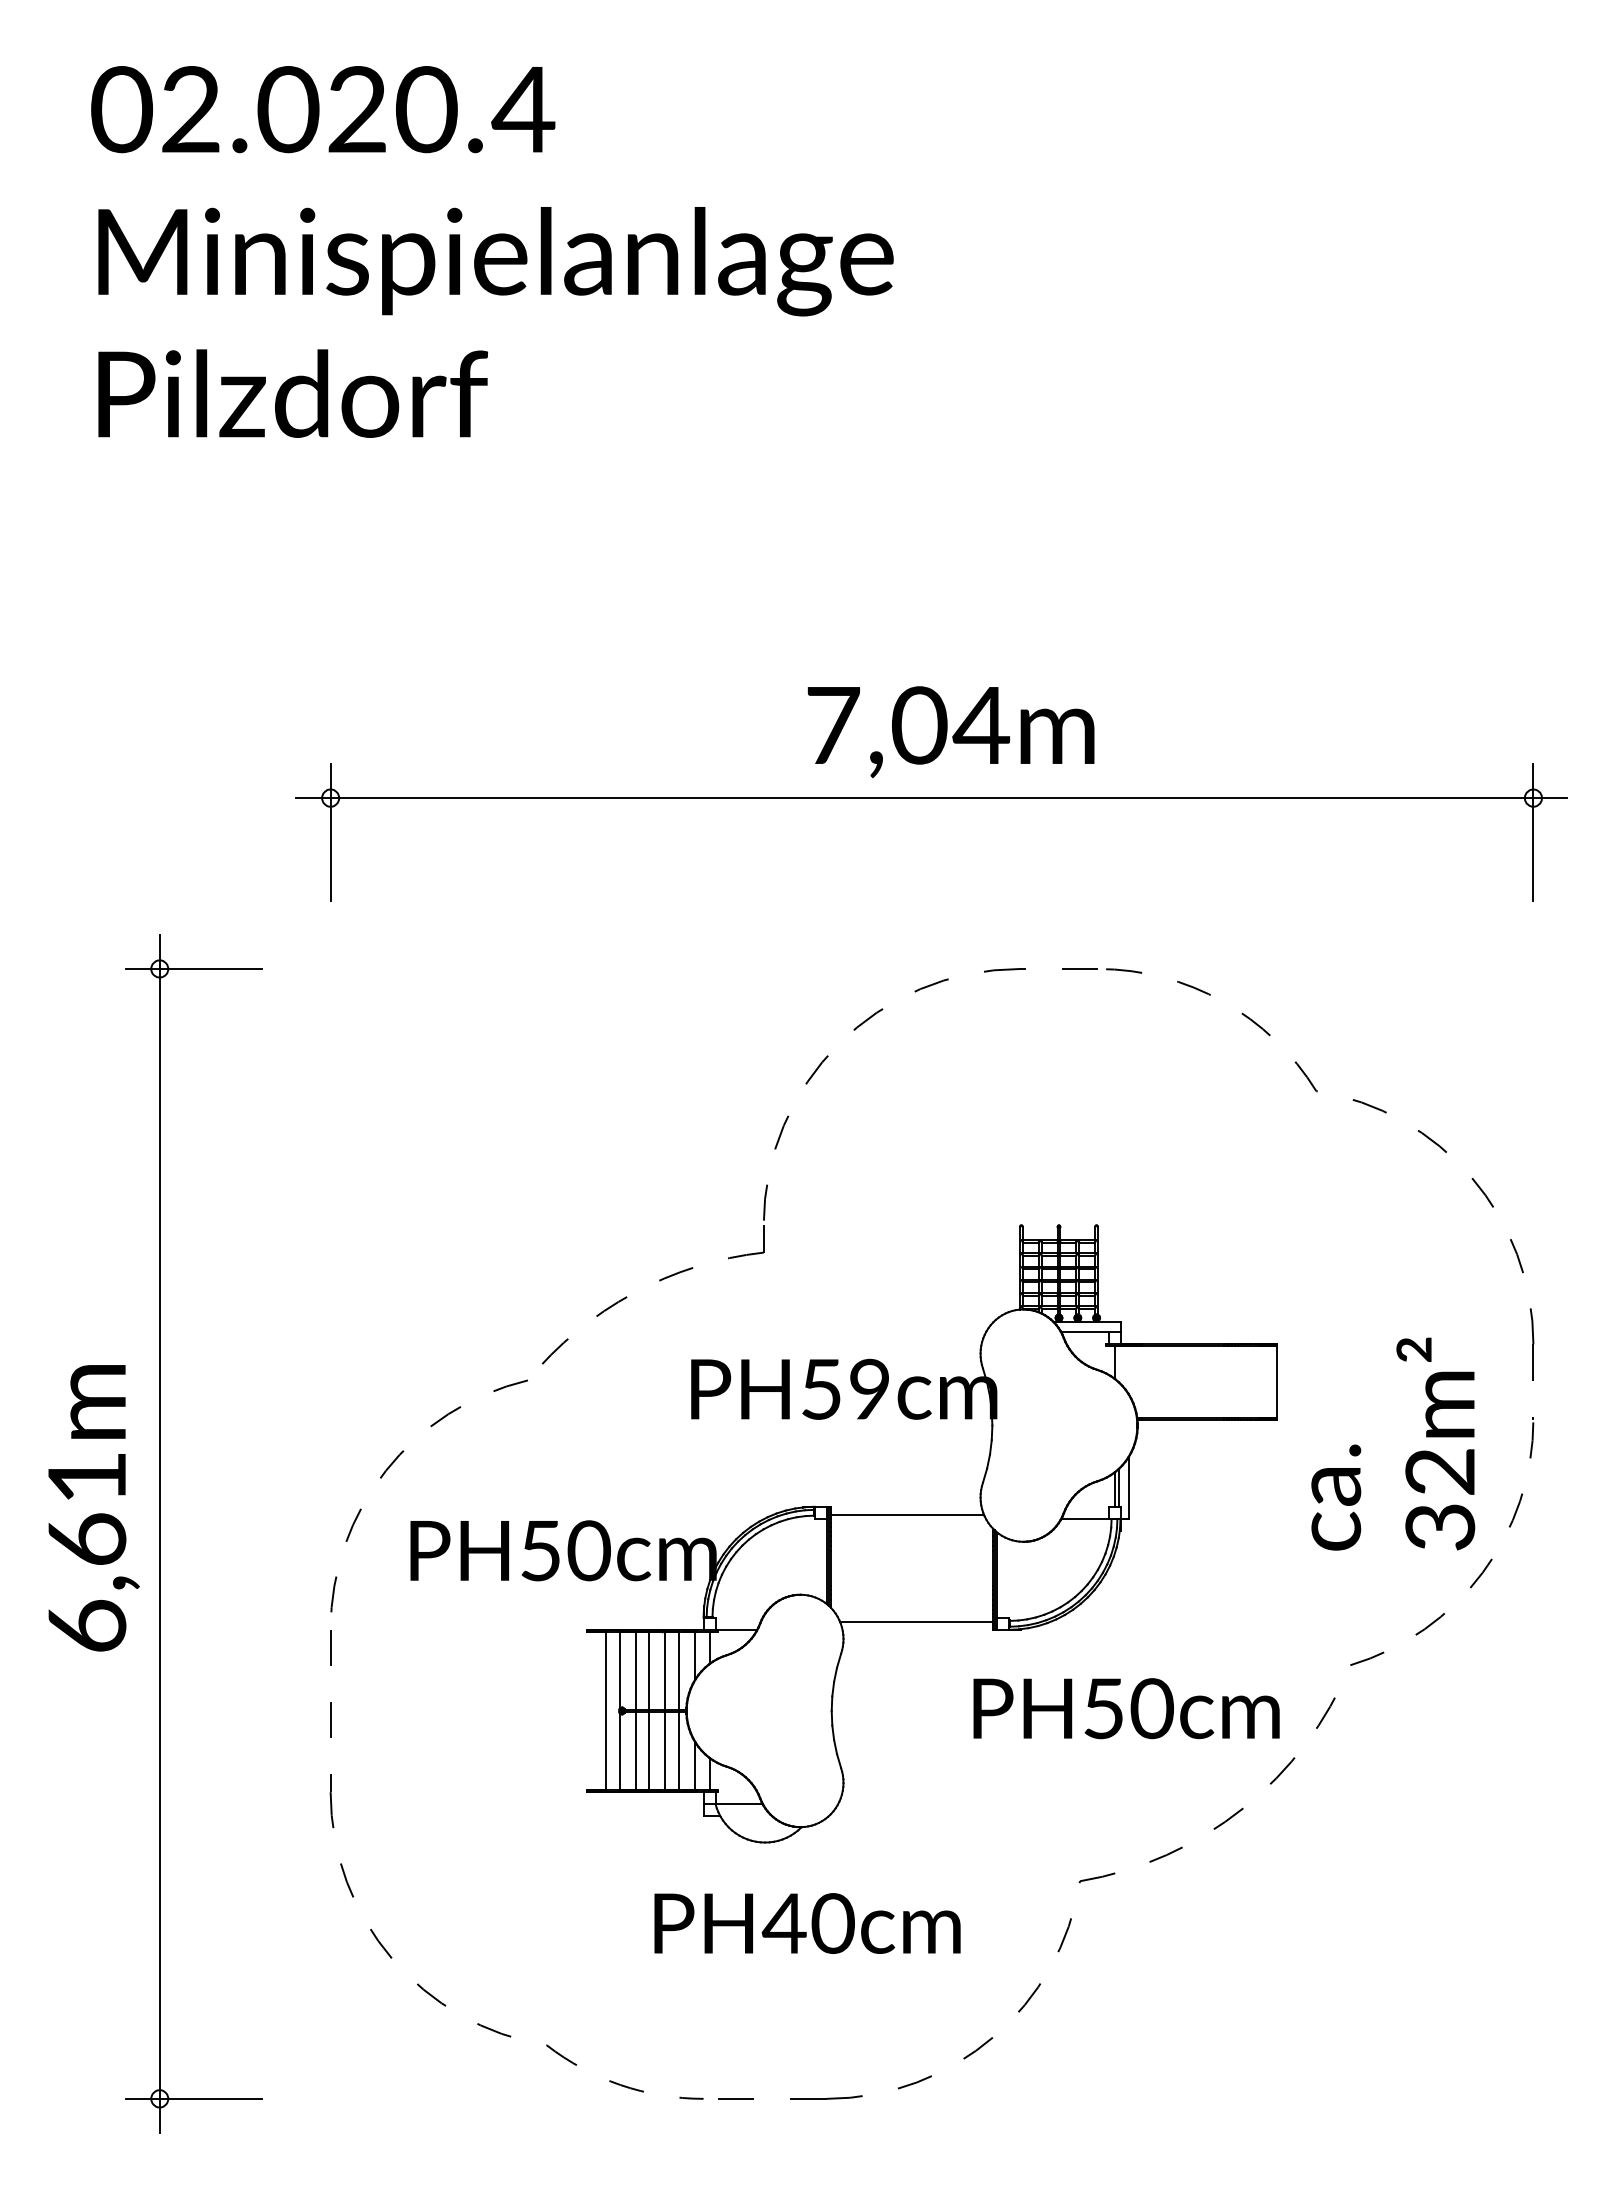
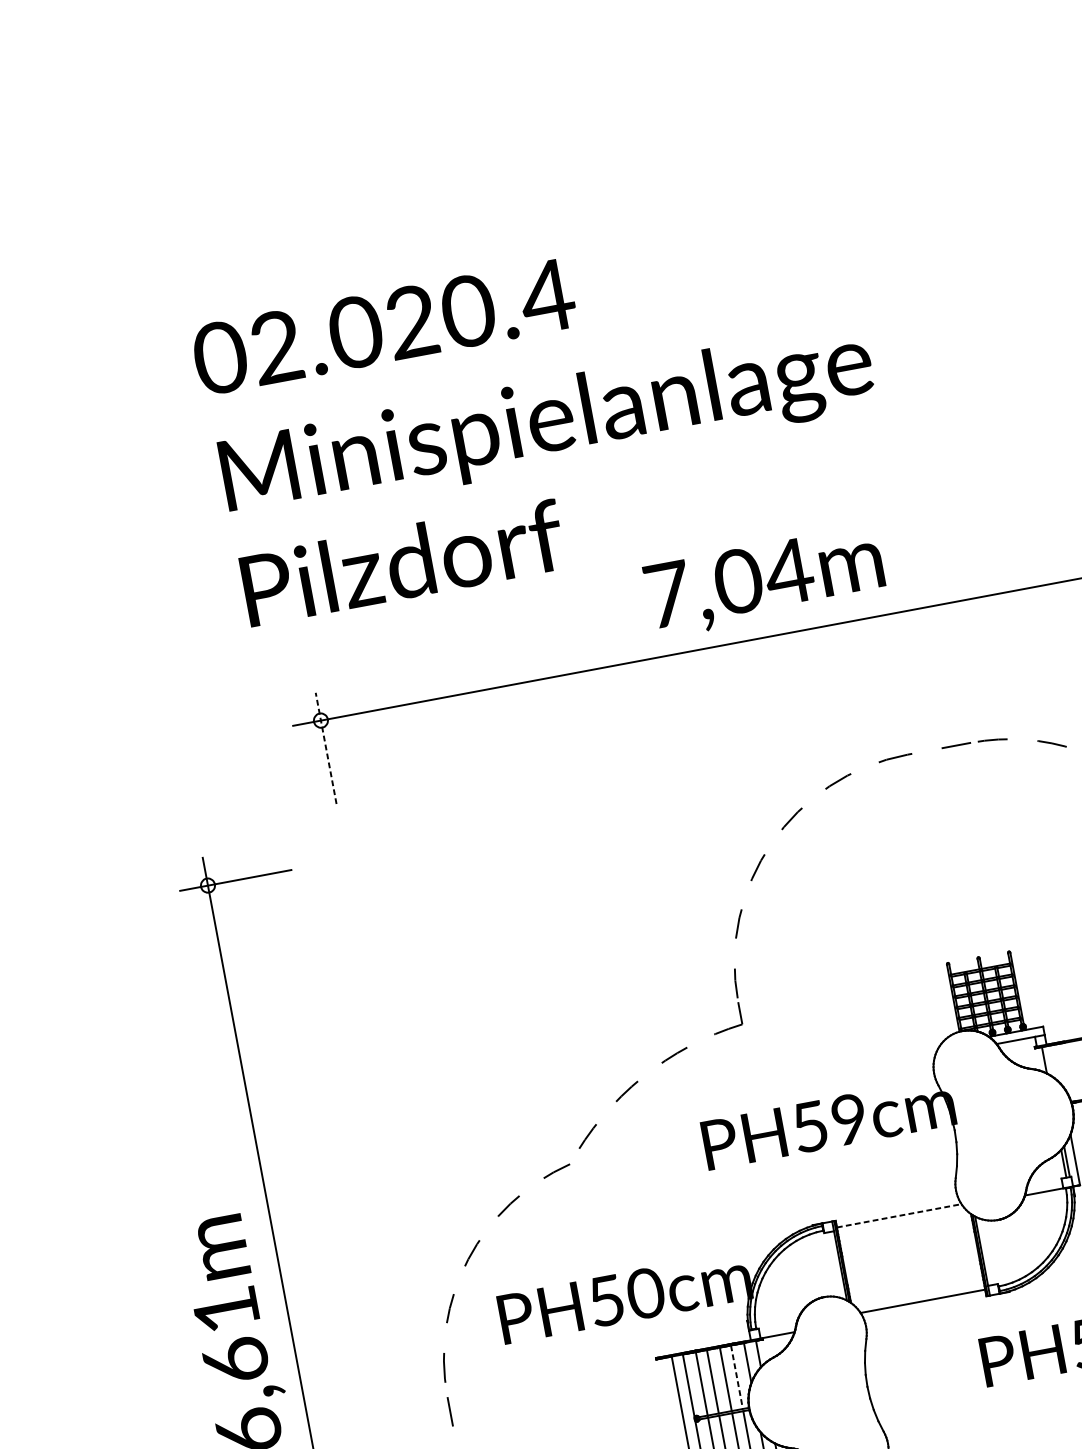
text: (492, 251) -> (543, 416), moved
text: (950, 732) -> (764, 582), moved
line: (330, 831) -> (325, 747), solid -> dashed
line: (907, 1514) -> (899, 1215), solid -> dashed
line: (678, 1671) -> (736, 1378), solid -> dashed

